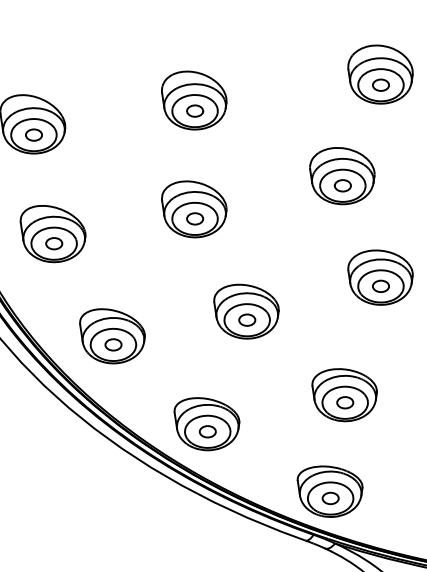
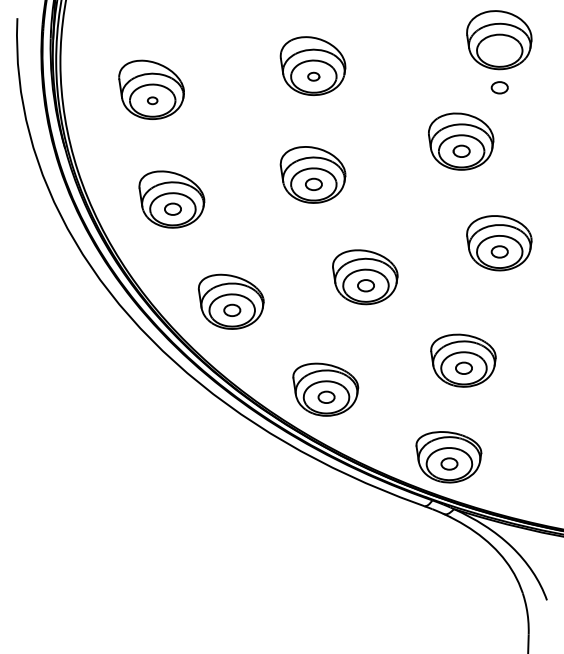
part: (380, 84) -> (499, 87), moved
part: (194, 110) -> (313, 76), size x0.7
part: (33, 134) -> (152, 100), size x0.6

